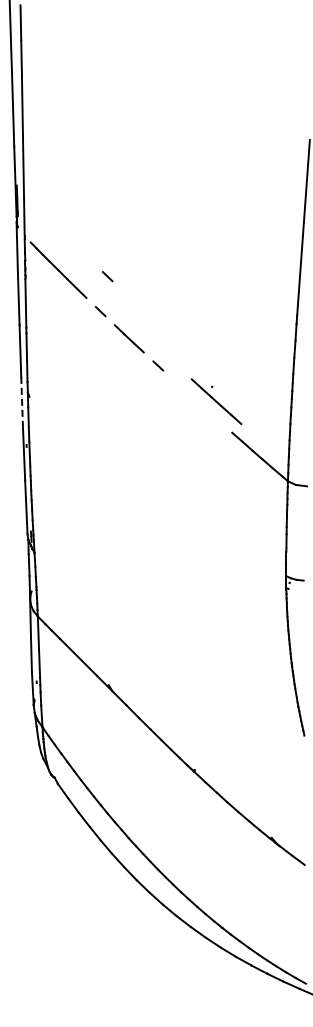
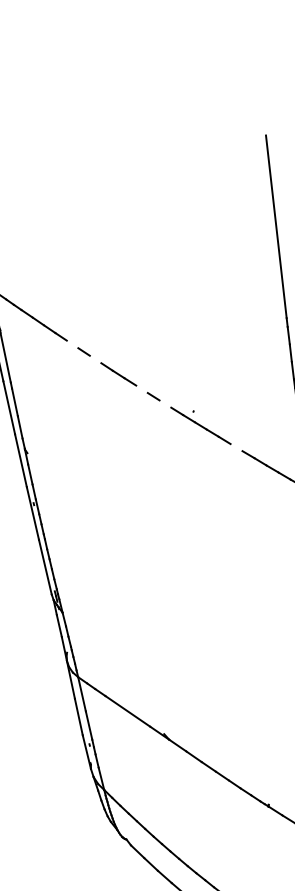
line: (107, 276) -> (84, 314), removed
part: (216, 401) -> (200, 425), moved
line: (22, 402) -> (21, 460), dashed -> solid

